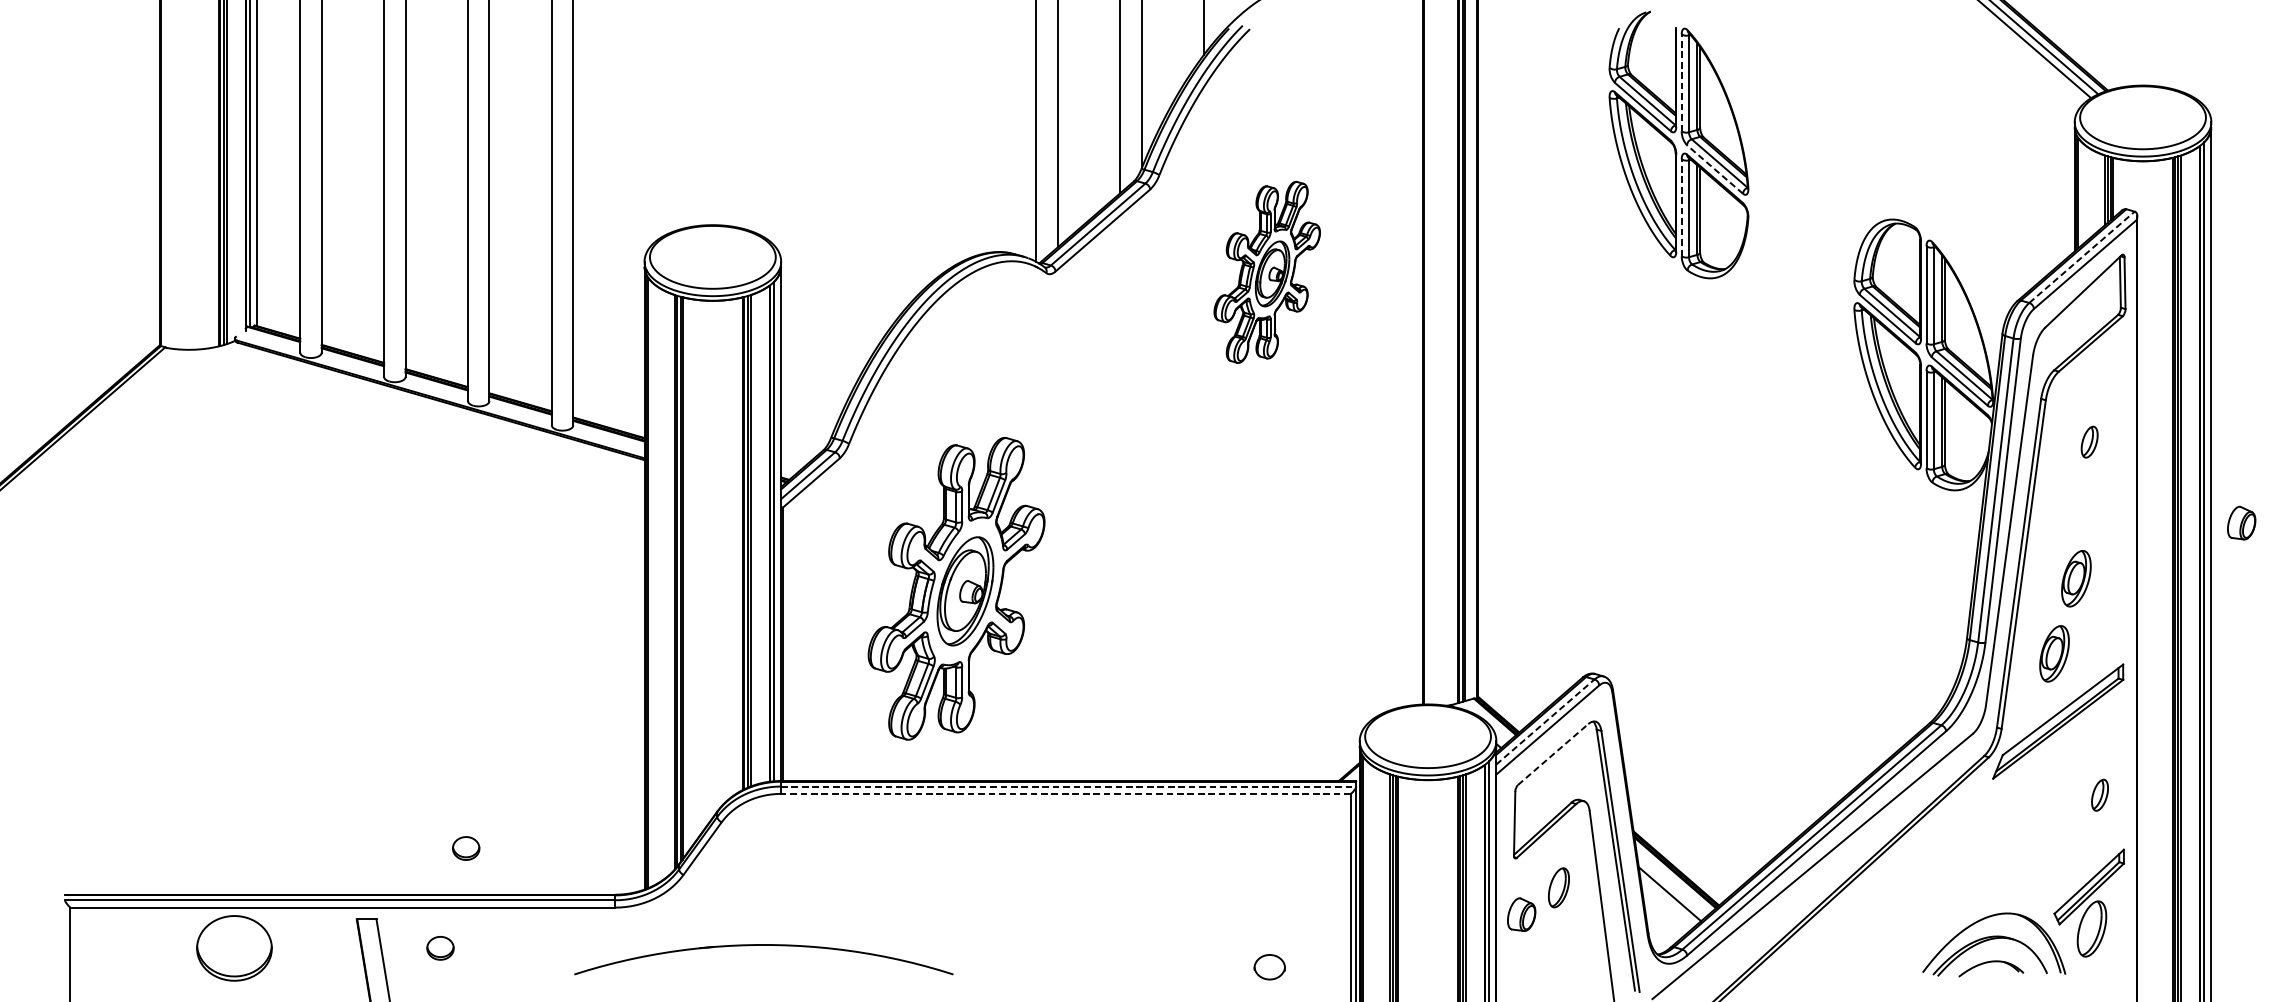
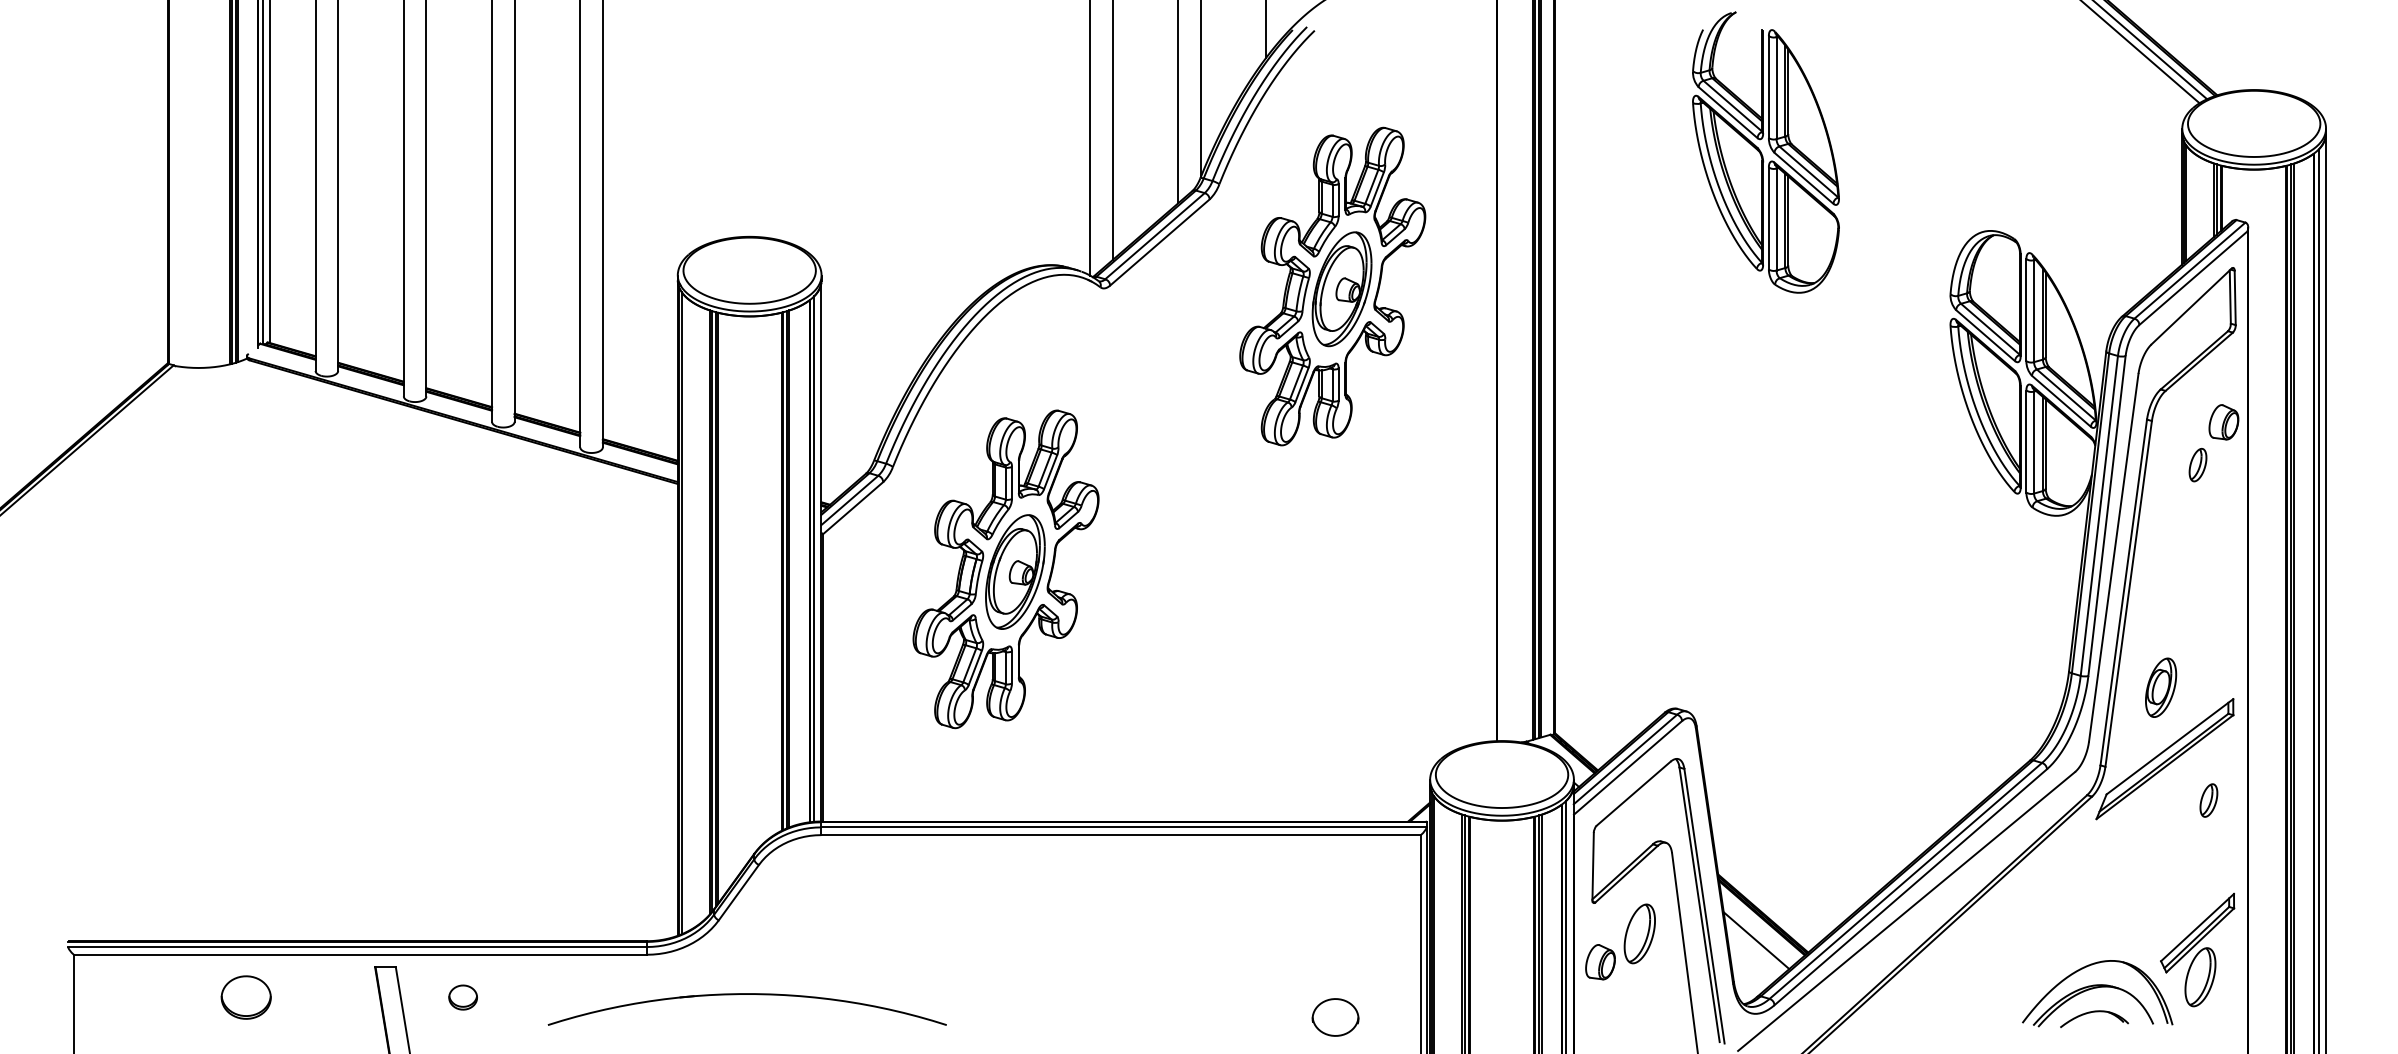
line: (1681, 82) -> (1768, 86), dashed -> solid
line: (1714, 169) -> (1803, 178), dashed -> solid
line: (1681, 207) -> (1768, 218), dashed -> solid
line: (2082, 257) -> (2190, 270), dashed -> solid
part: (1266, 272) -> (1332, 286), size x1.67
part: (2241, 523) -> (2223, 422), moved
part: (2076, 578) -> (2184, 608), removed
part: (956, 588) -> (1005, 569), moved
line: (1545, 722) -> (1625, 759), dashed -> solid
line: (1553, 754) -> (1633, 793), dashed -> solid
line: (1068, 786) -> (1123, 827), dashed -> solid
line: (1066, 794) -> (1121, 835), dashed -> solid
part: (2099, 795) -> (2208, 800), moved
part: (465, 848) -> (489, 892), removed
part: (1558, 887) -> (1639, 933), size x1.43
part: (763, 945) -> (746, 994), moved
part: (233, 948) -> (245, 997), size x0.62
part: (1269, 967) -> (1335, 1017), size x1.43

